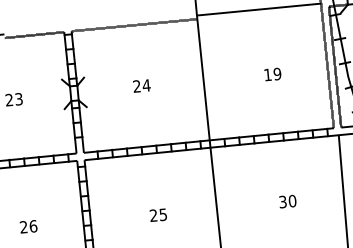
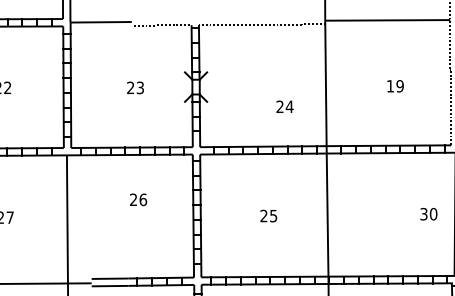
text: (141, 85) -> (284, 106), moved
text: (287, 200) -> (428, 213), moved
text: (28, 226) -> (138, 199), moved

